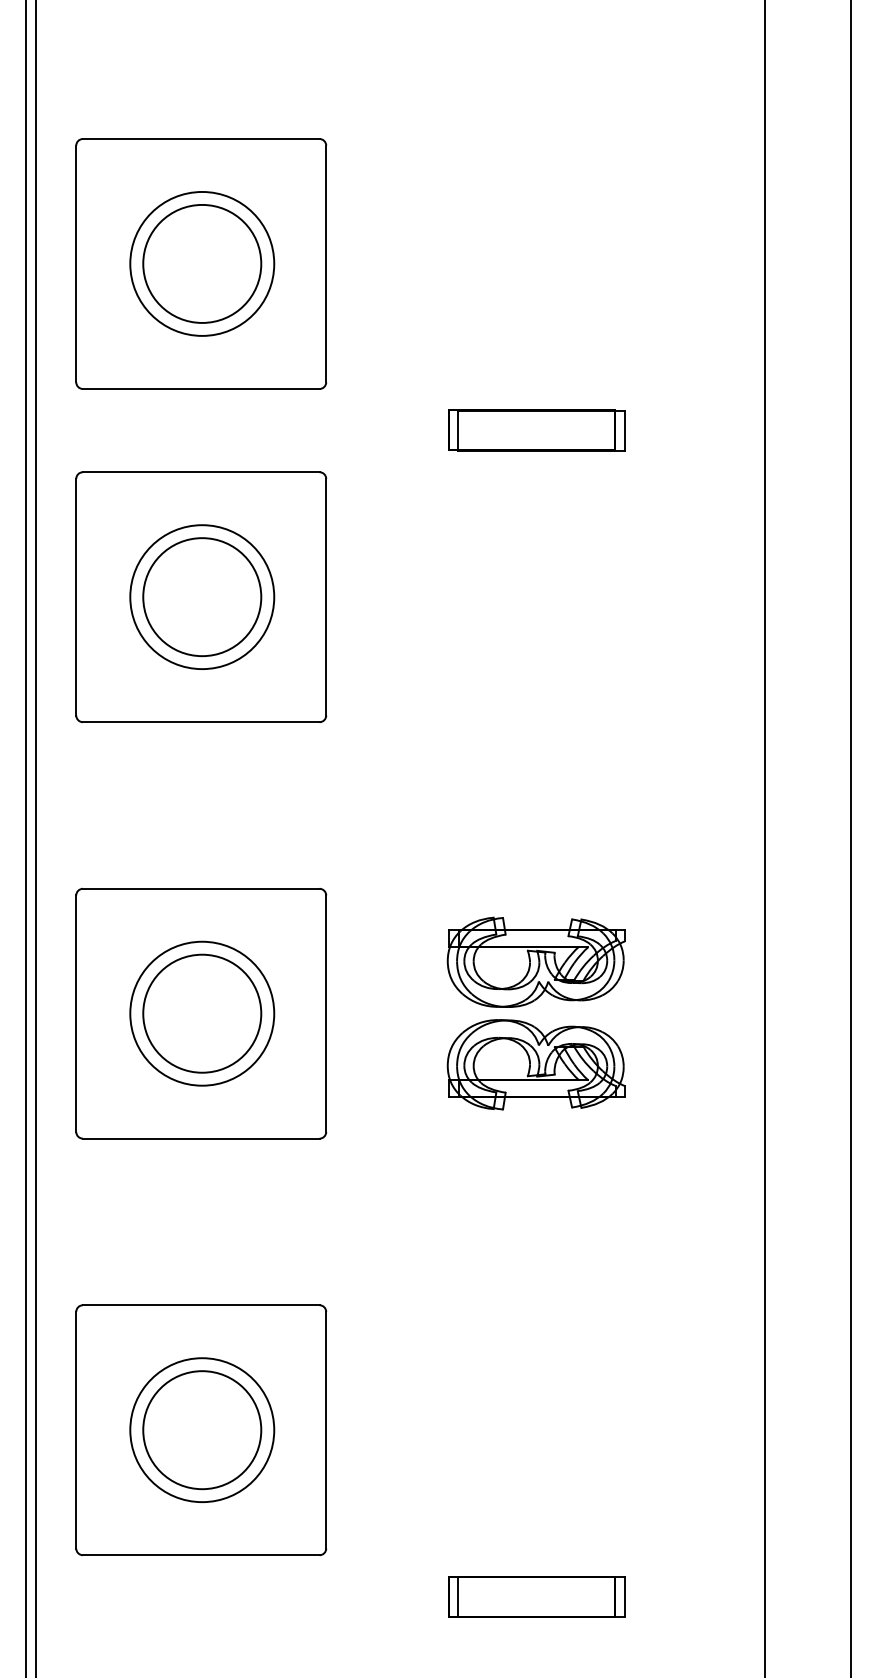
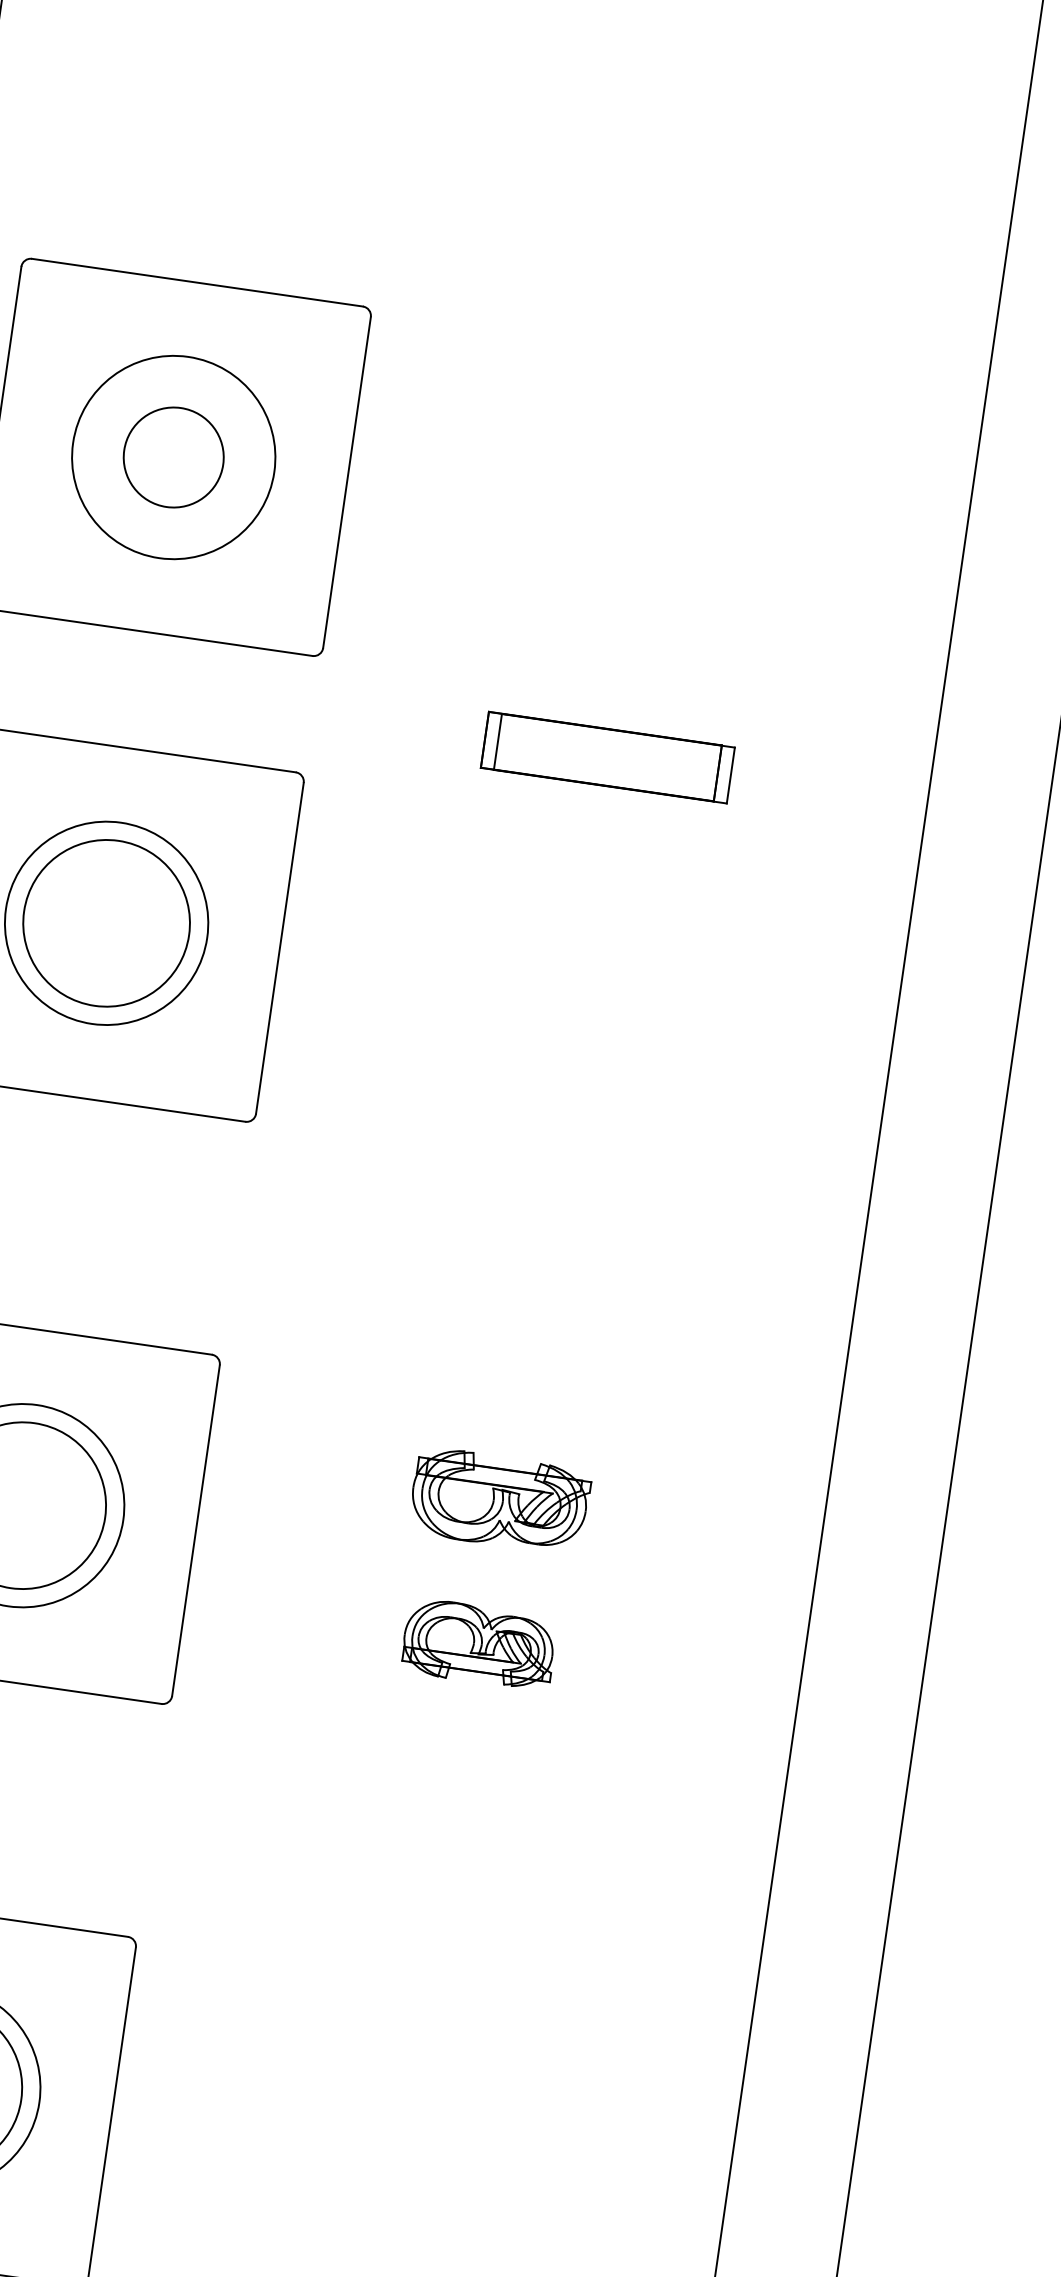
circle: (202, 263) -> (174, 456), size x0.6
part: (535, 961) -> (499, 1499), size x0.7
part: (535, 1064) -> (478, 1643), size x0.6

